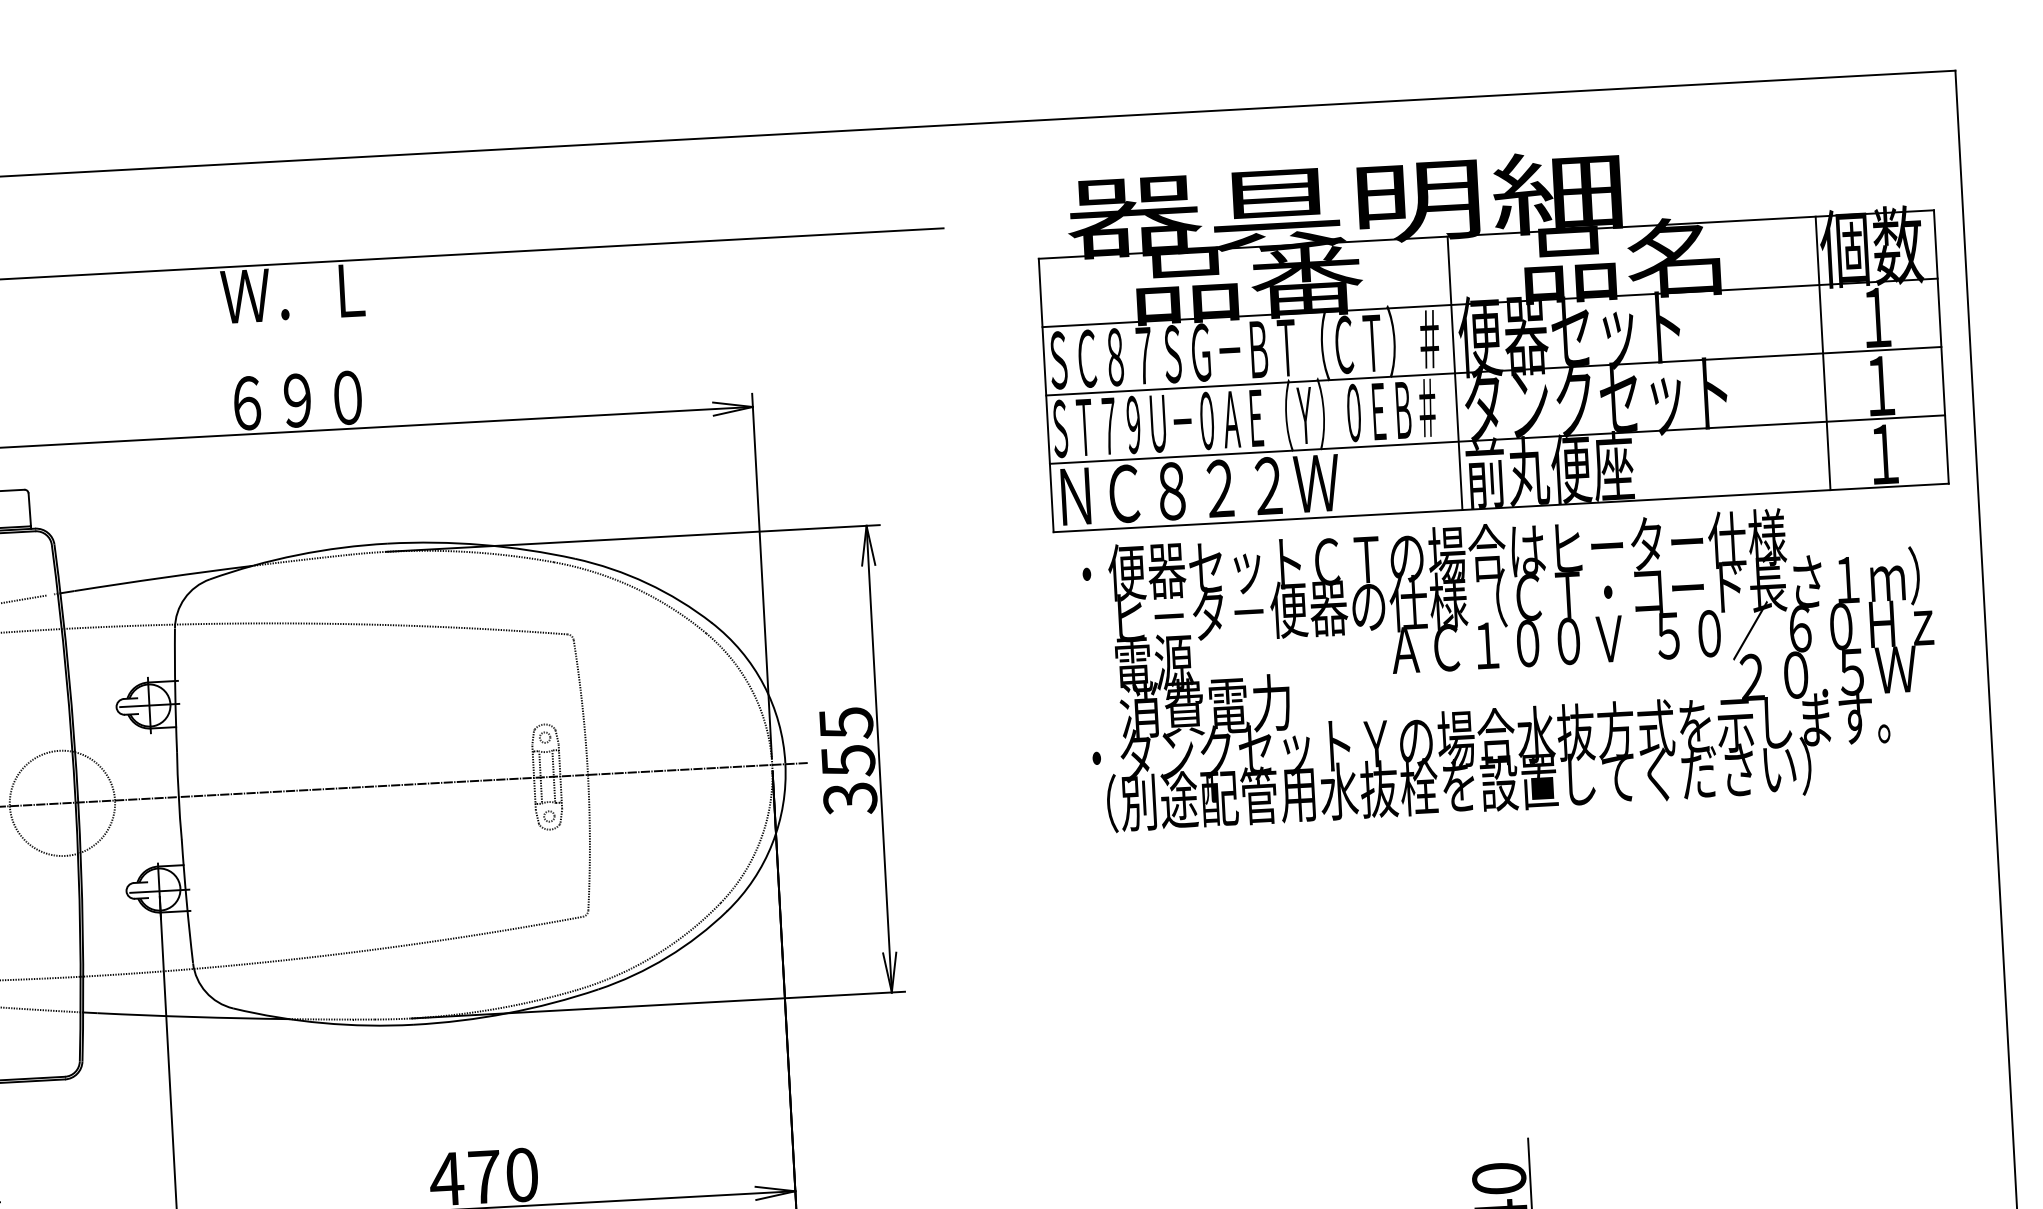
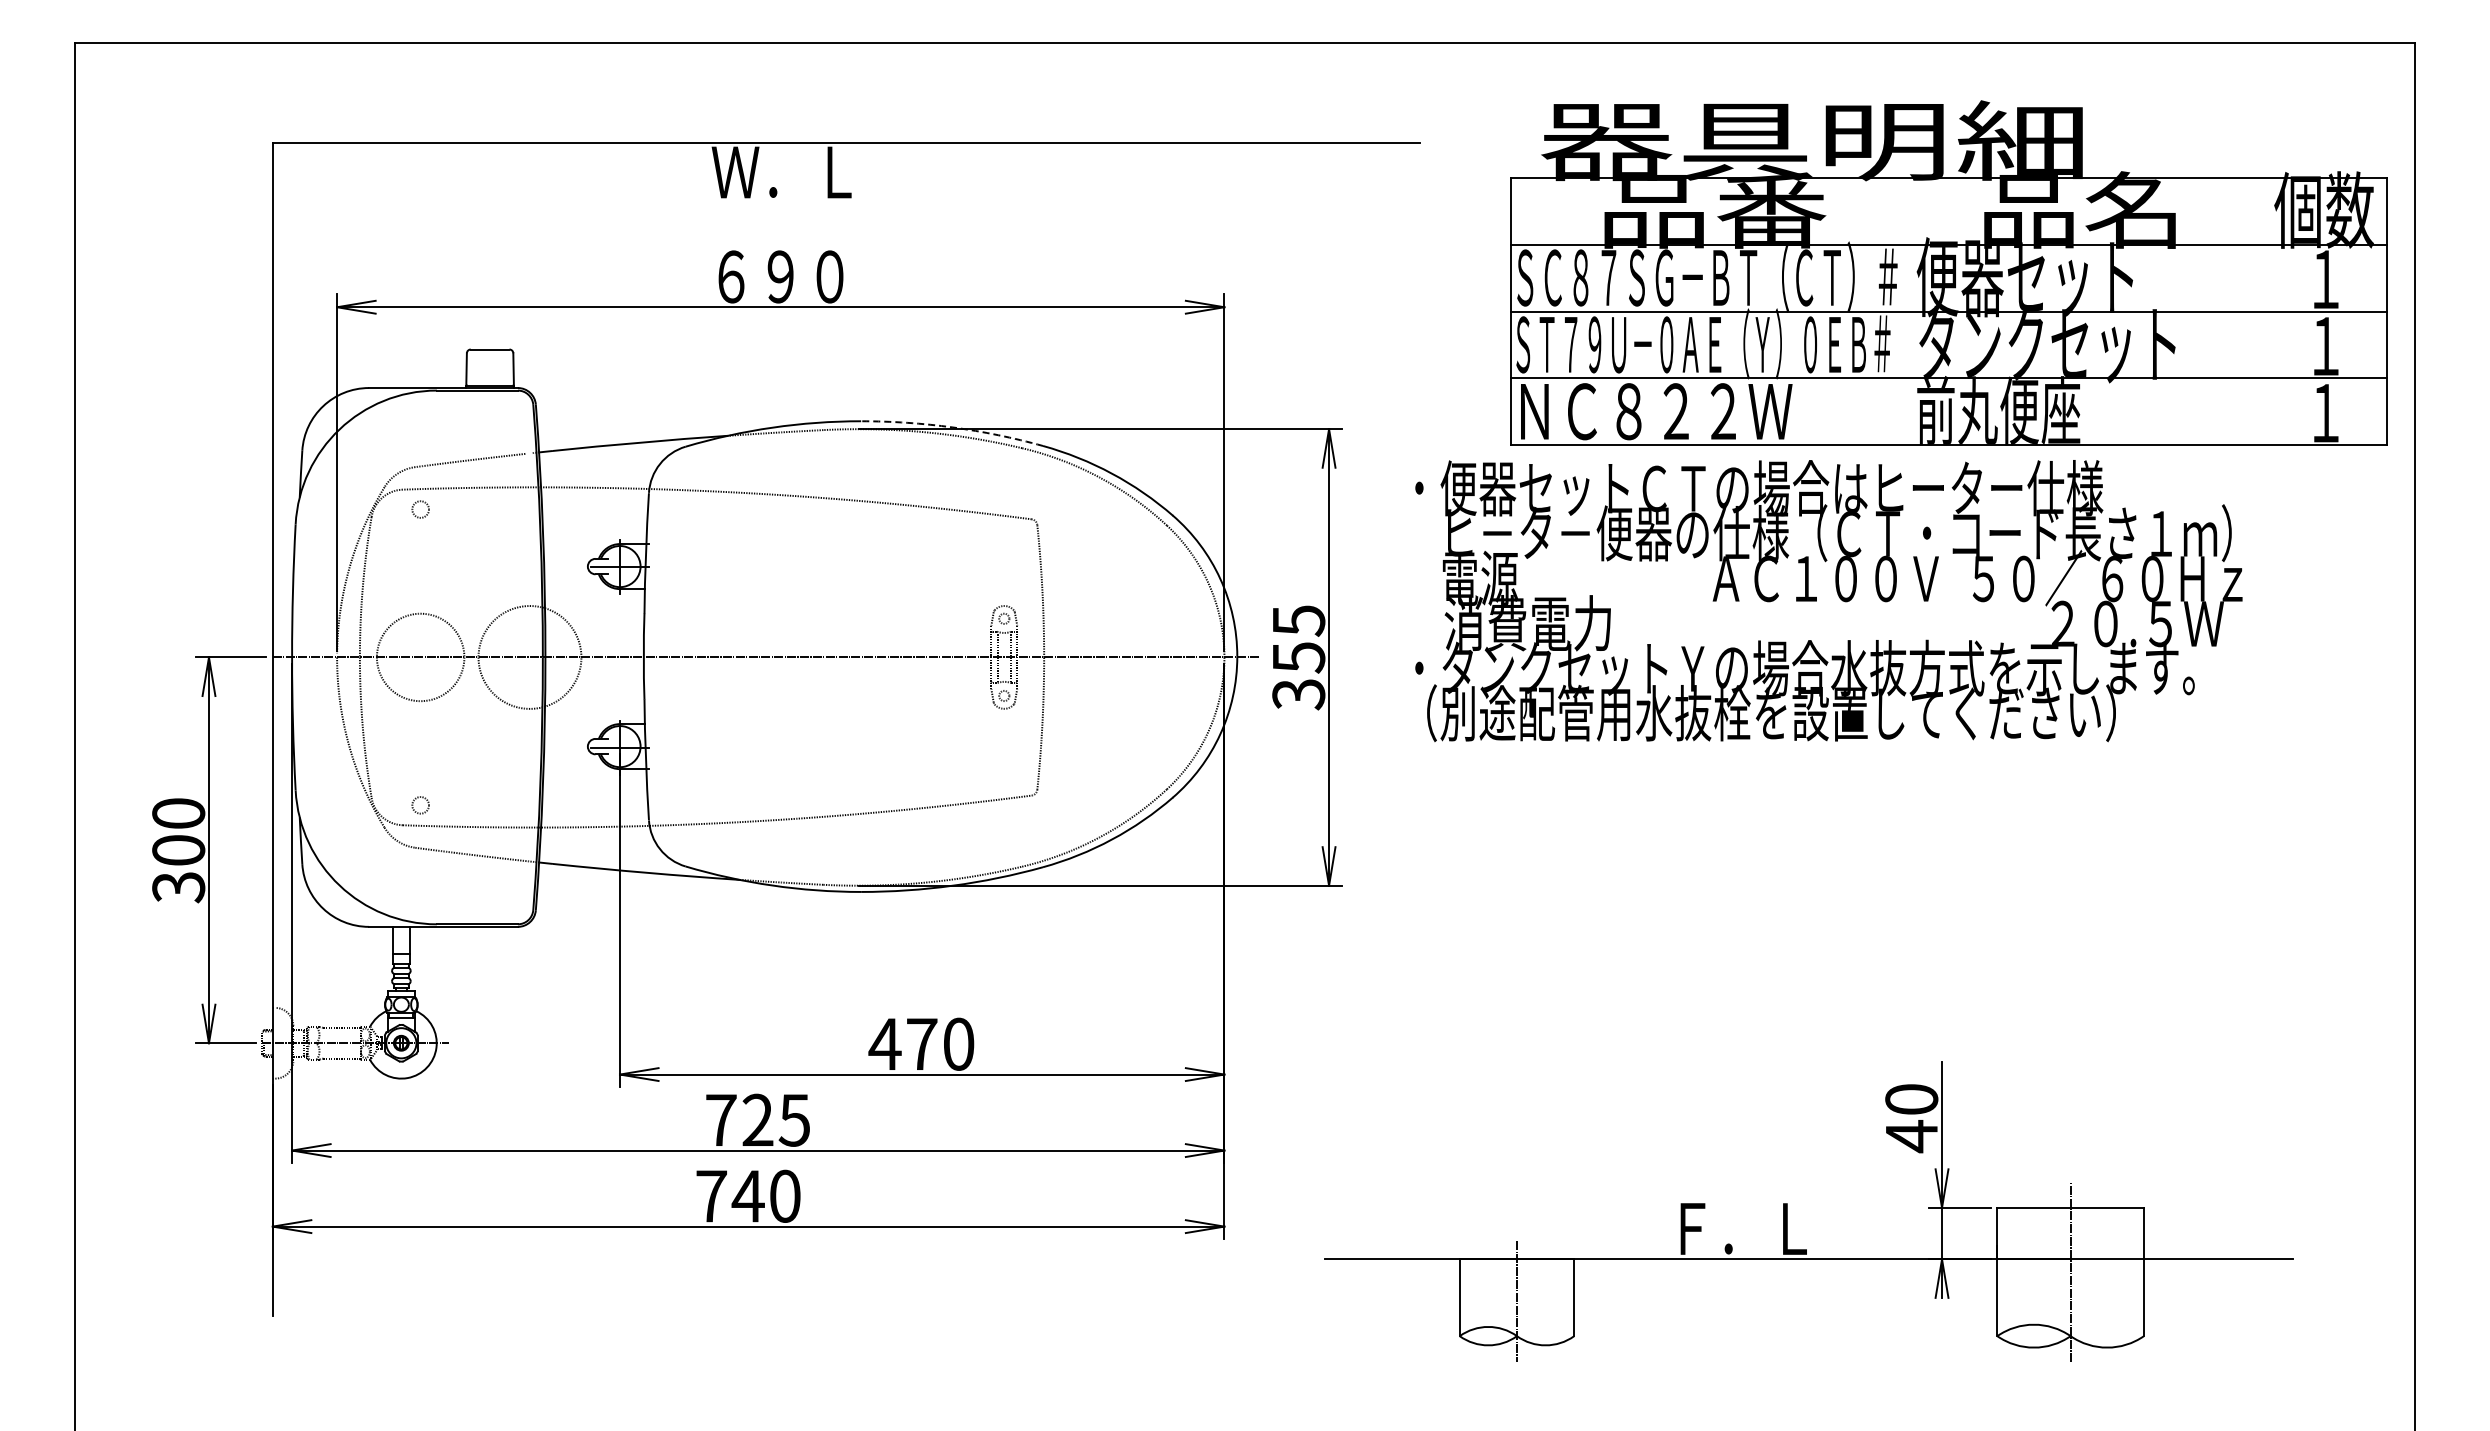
line: (1823, 353) -> (2271, 311), removed
line: (1455, 373) -> (1911, 311), removed
arc: (481, 544) -> (952, 427), solid -> dashed
text: (1511, 667) -> (1828, 601), moved

